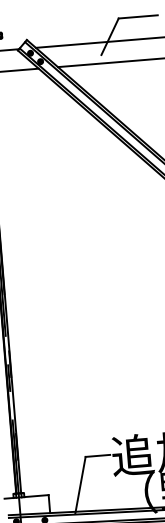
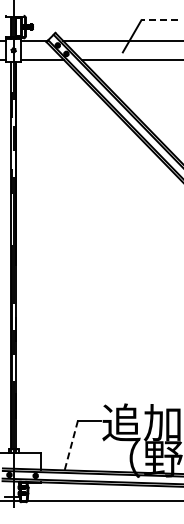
line: (138, 17) -> (159, 20), solid -> dashed
line: (80, 485) -> (71, 446), solid -> dashed

